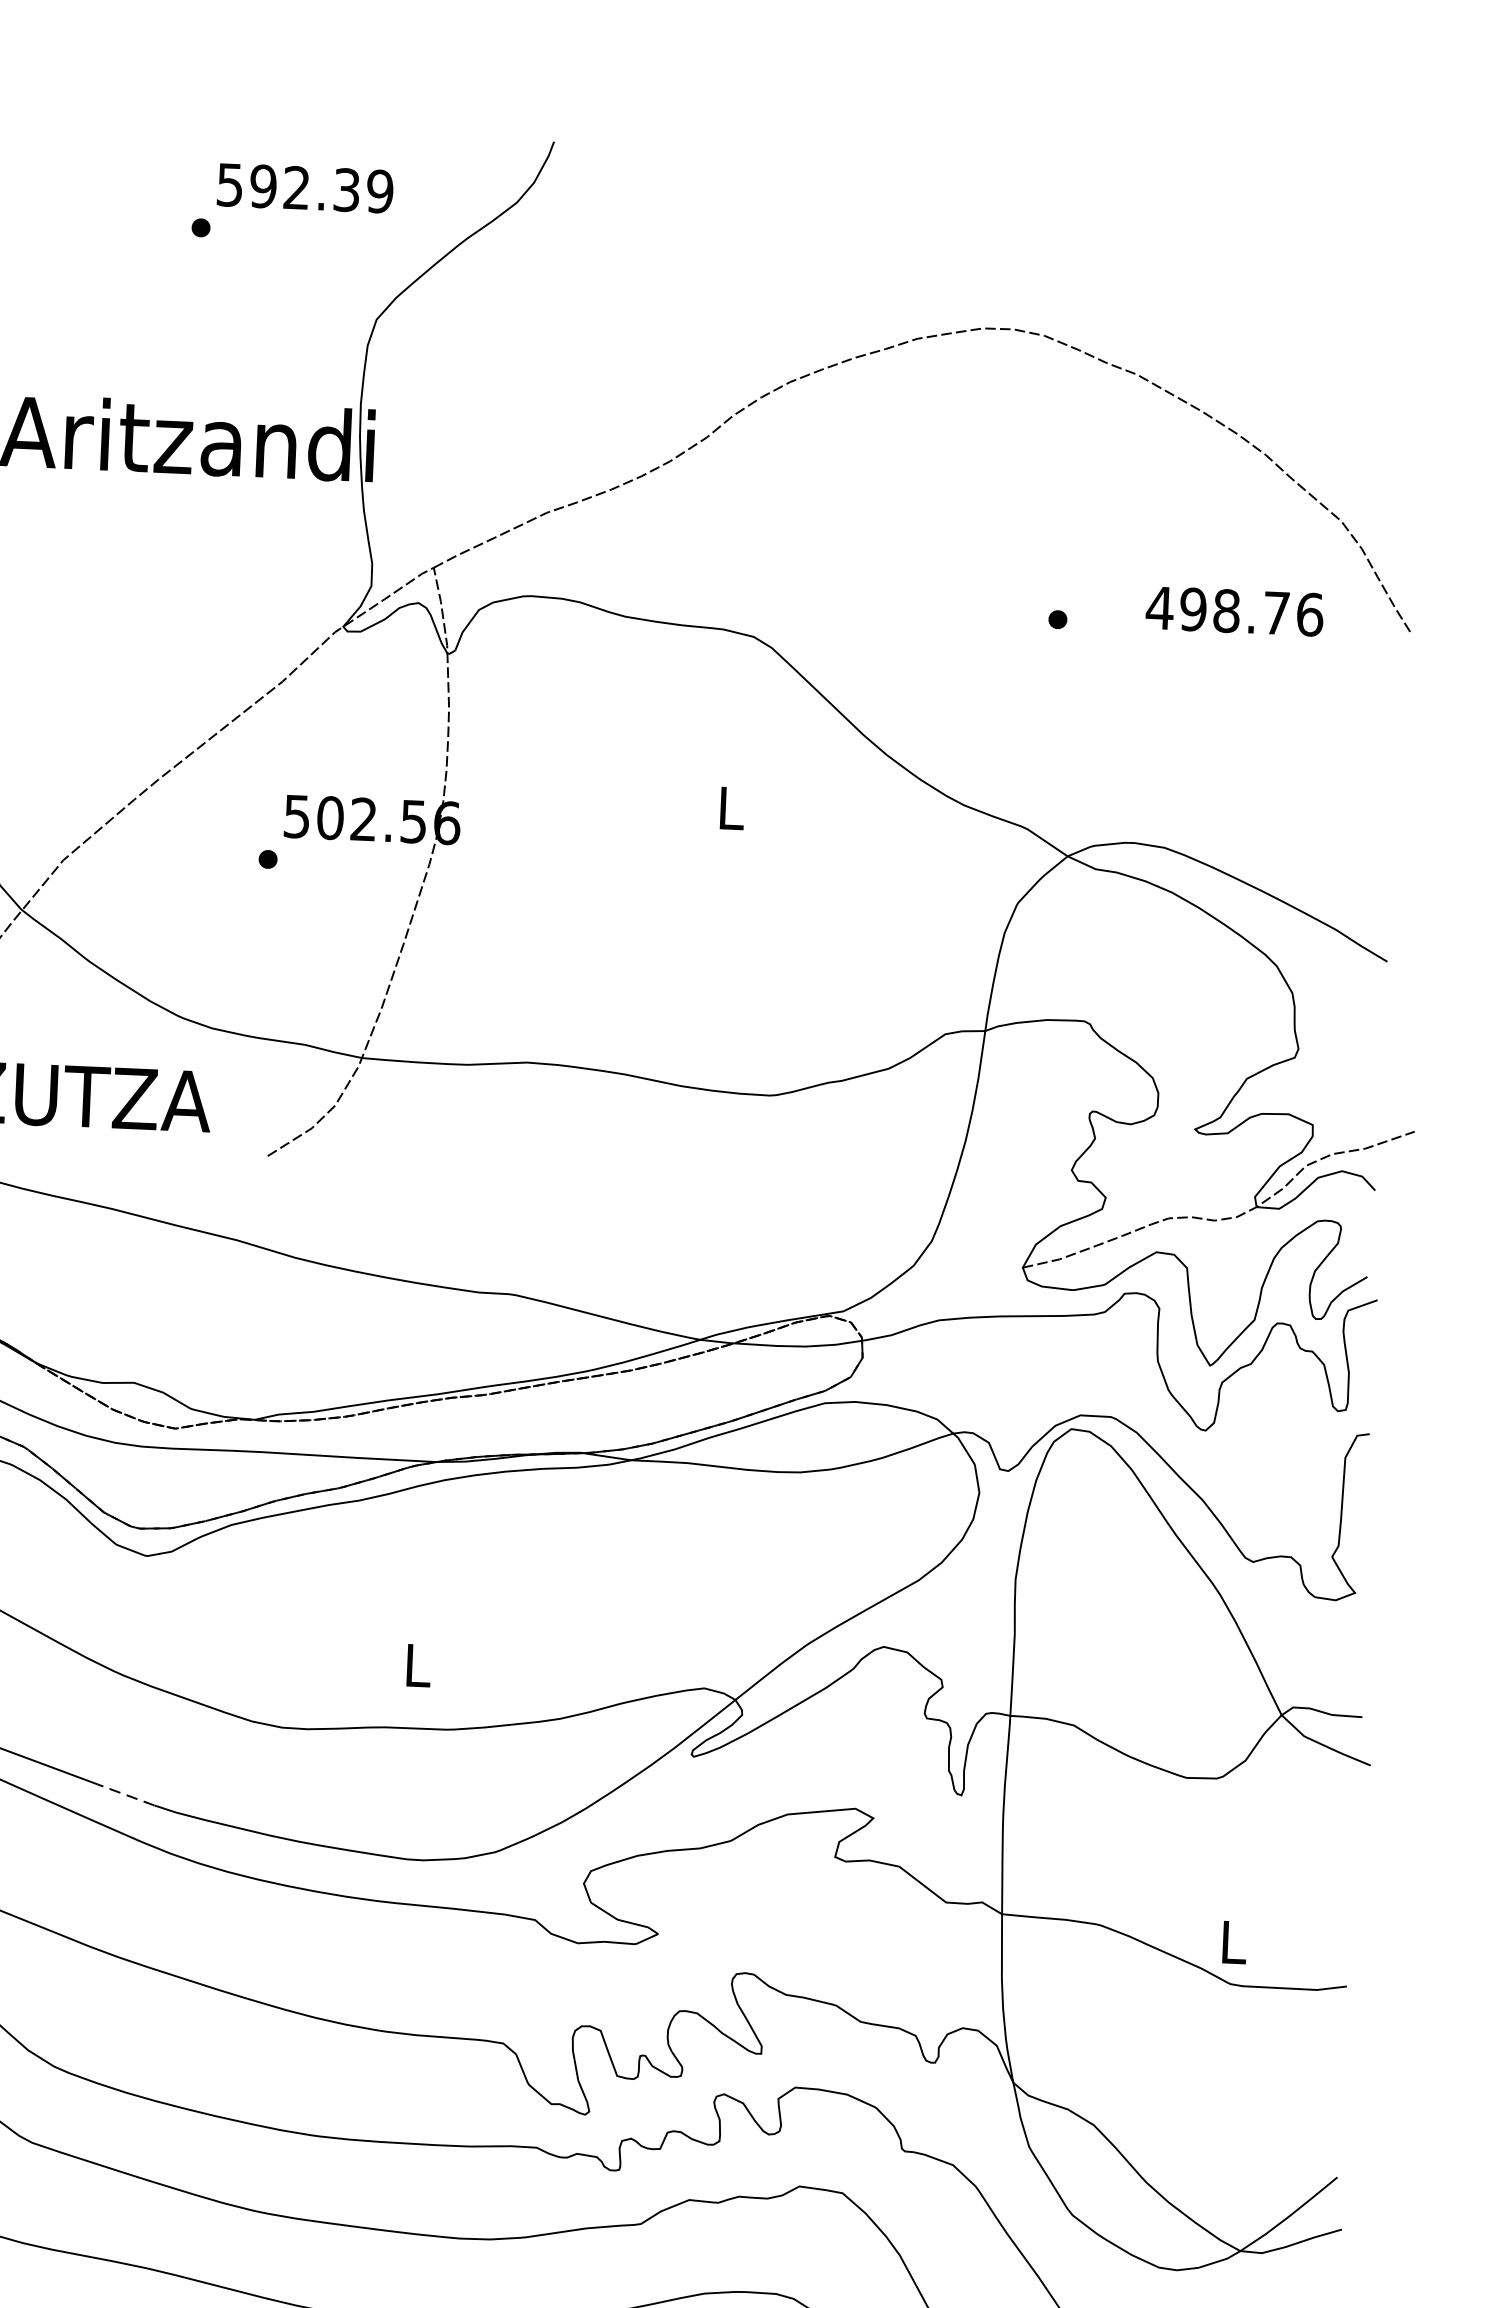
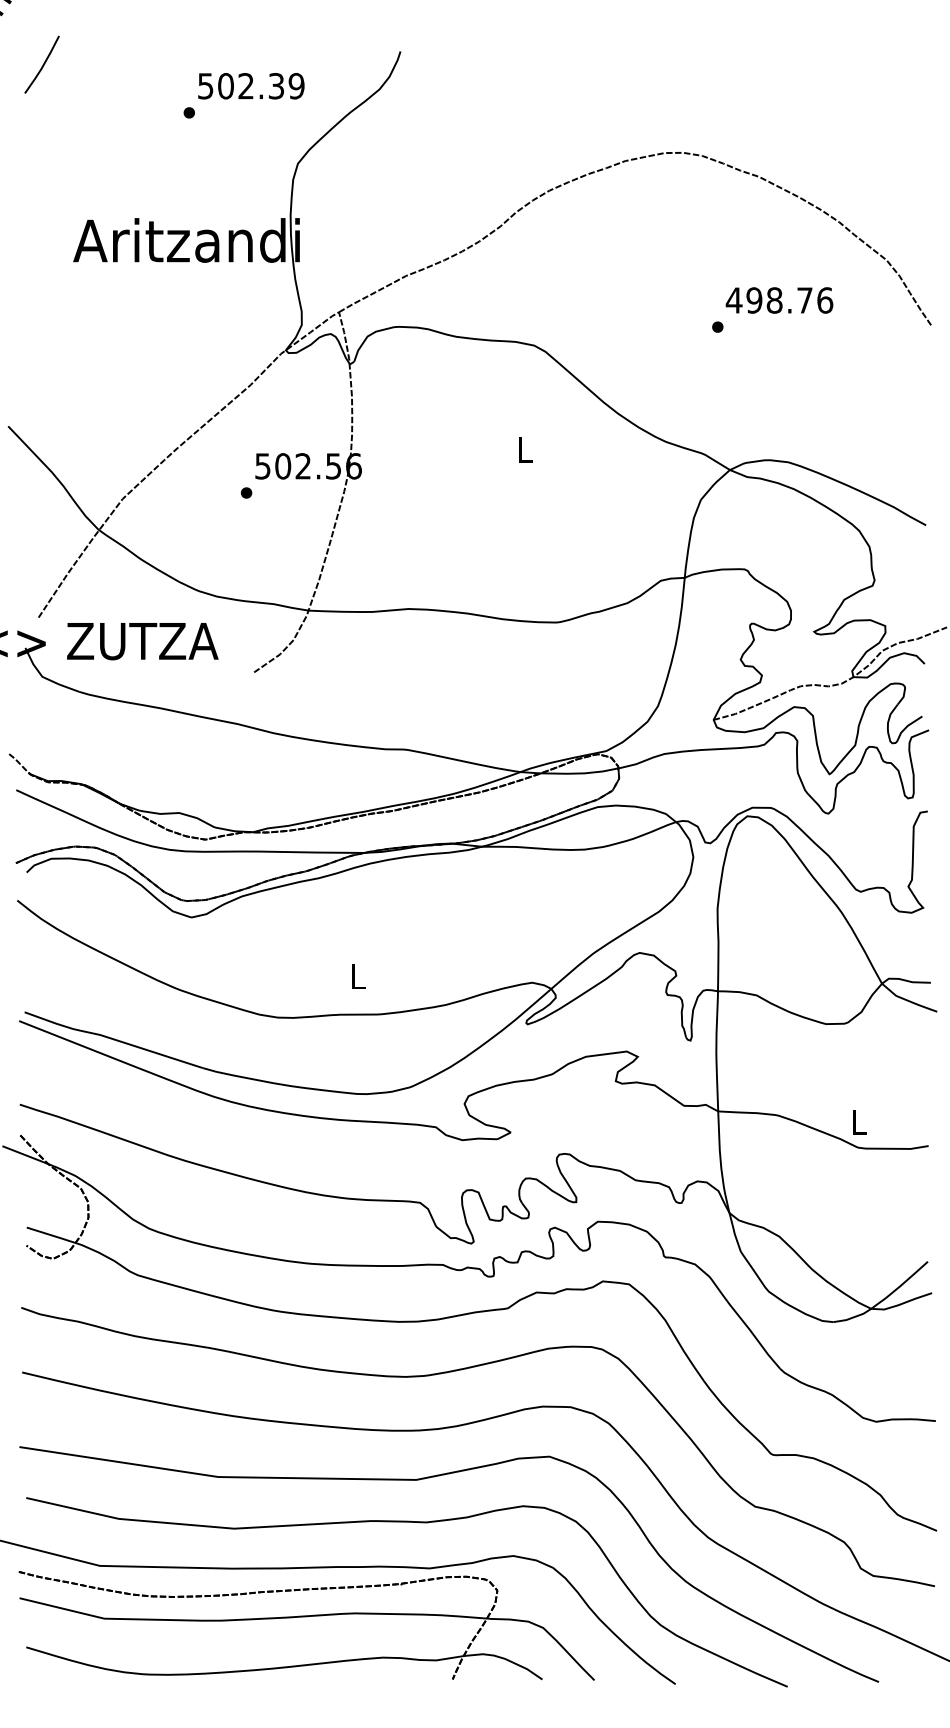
text: (262, 186) -> (225, 86), 592.39 -> 502.39
text: (1234, 611) -> (779, 300), moved
line: (124, 1794) -> (184, 1062), dashed -> solid

